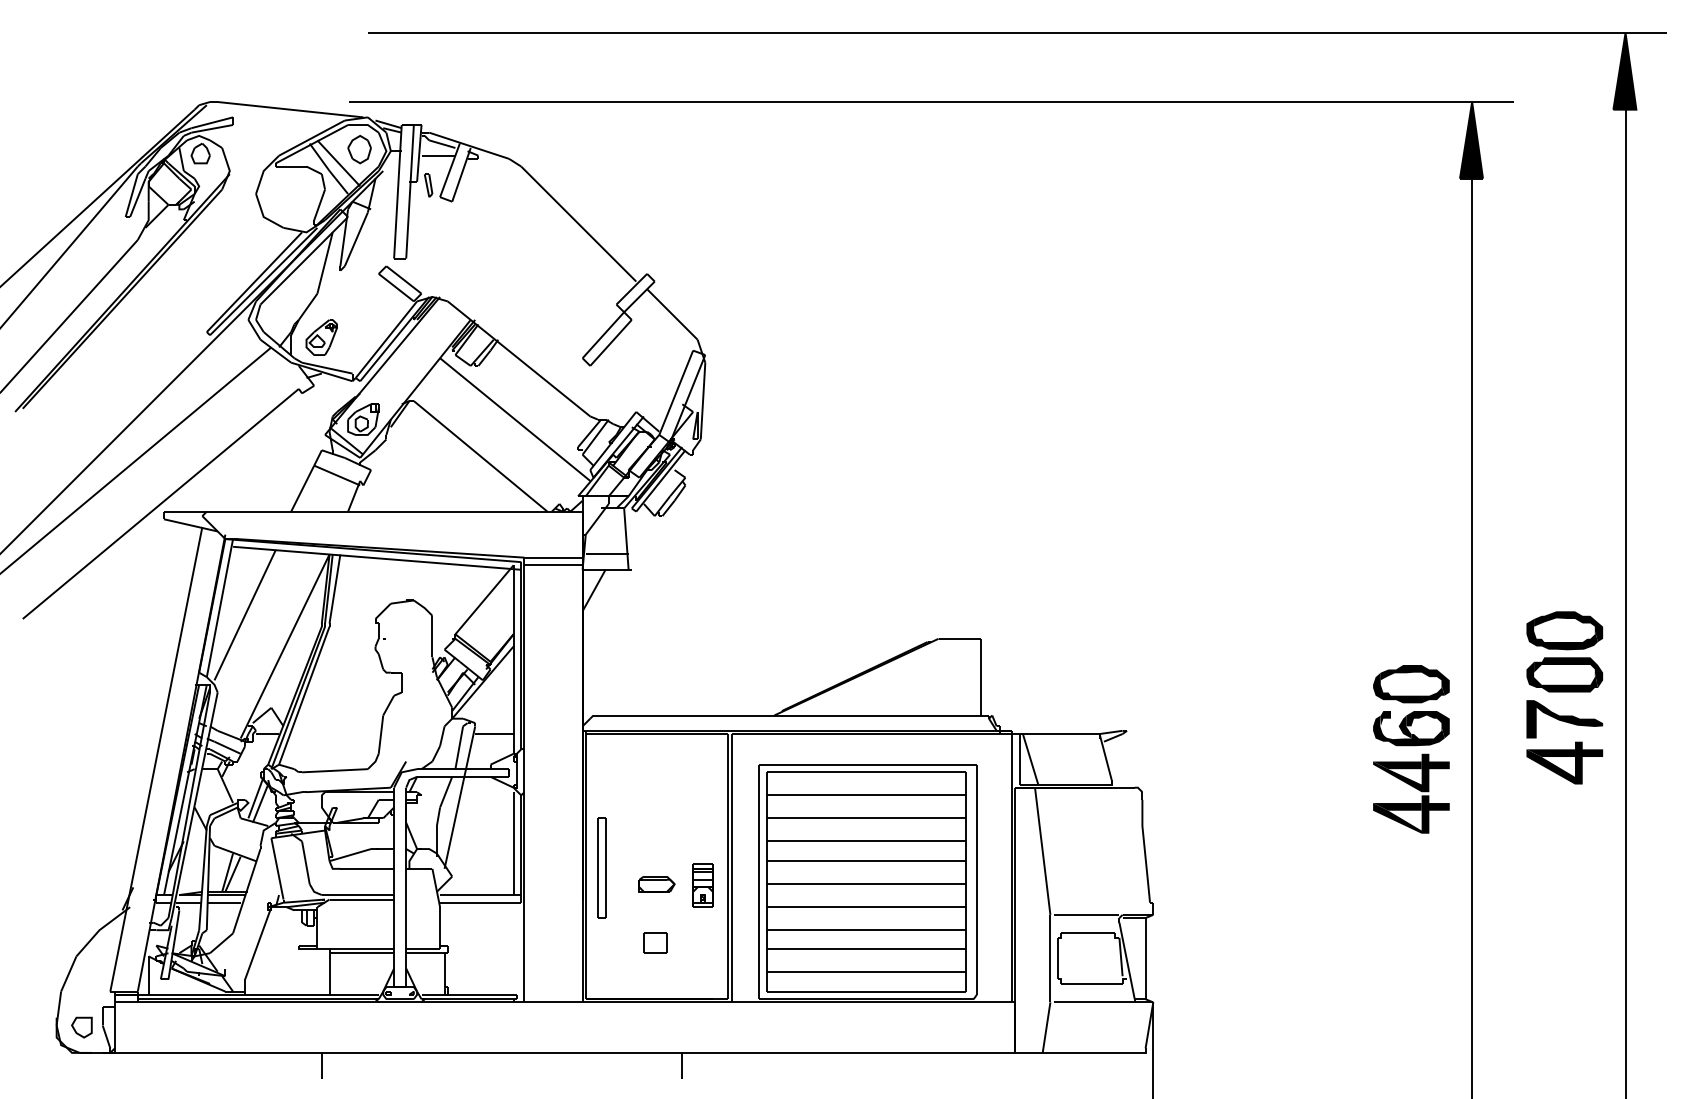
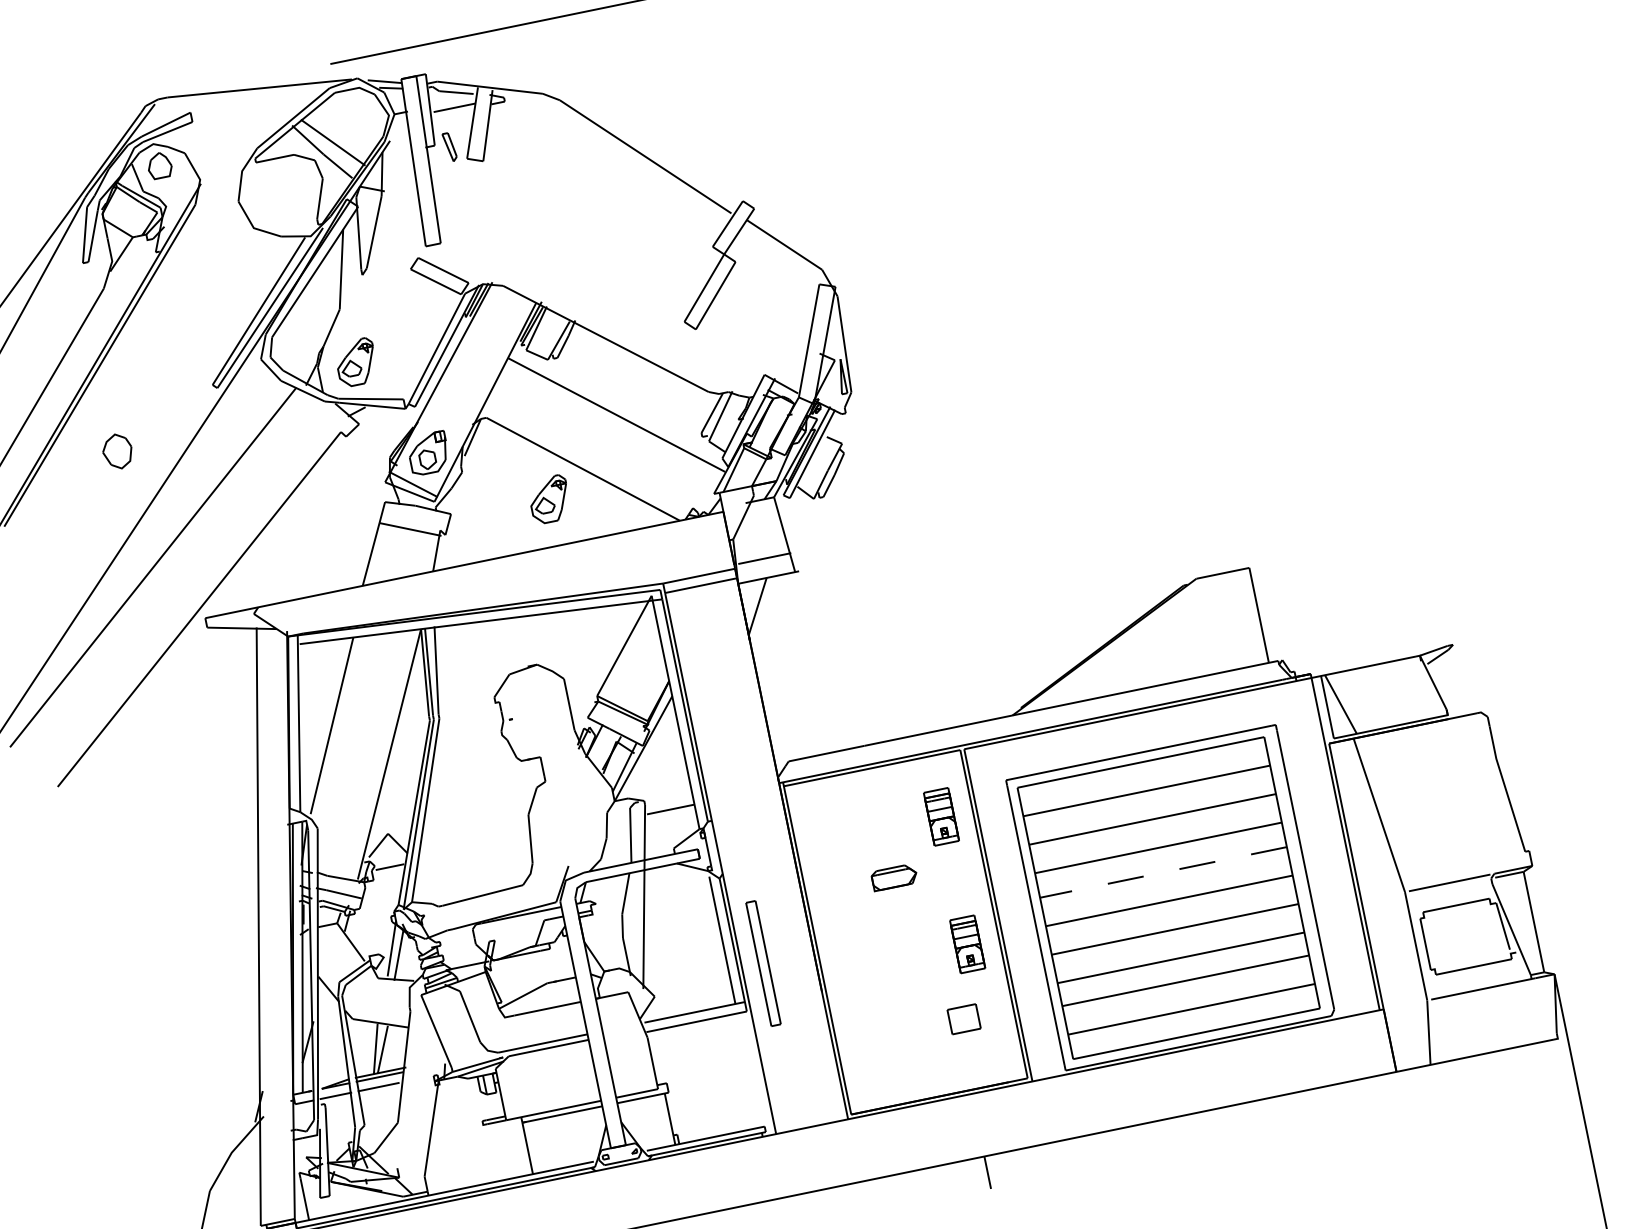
part: (359, 149) -> (117, 451), moved
part: (449, 474) -> (549, 499), added
part: (702, 782) -> (940, 816), added
line: (866, 861) -> (1163, 872), solid -> dashed
part: (601, 867) -> (762, 962), moved
part: (656, 884) -> (893, 877), moved
part: (655, 942) -> (964, 1018), moved

